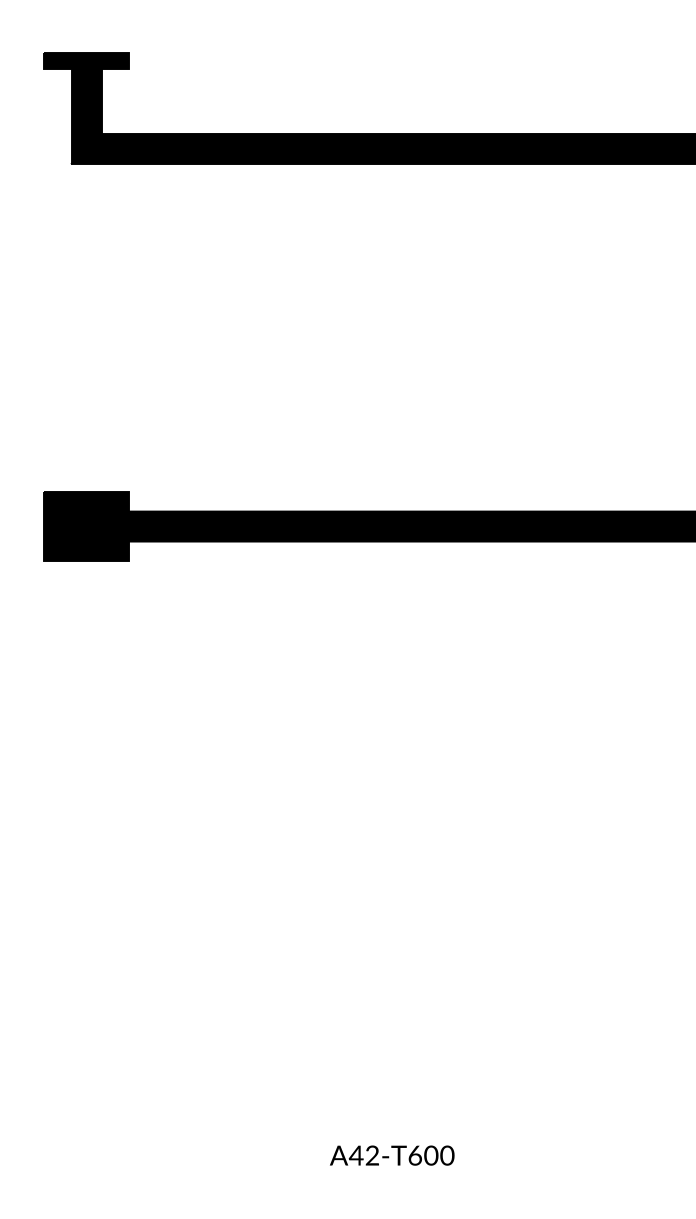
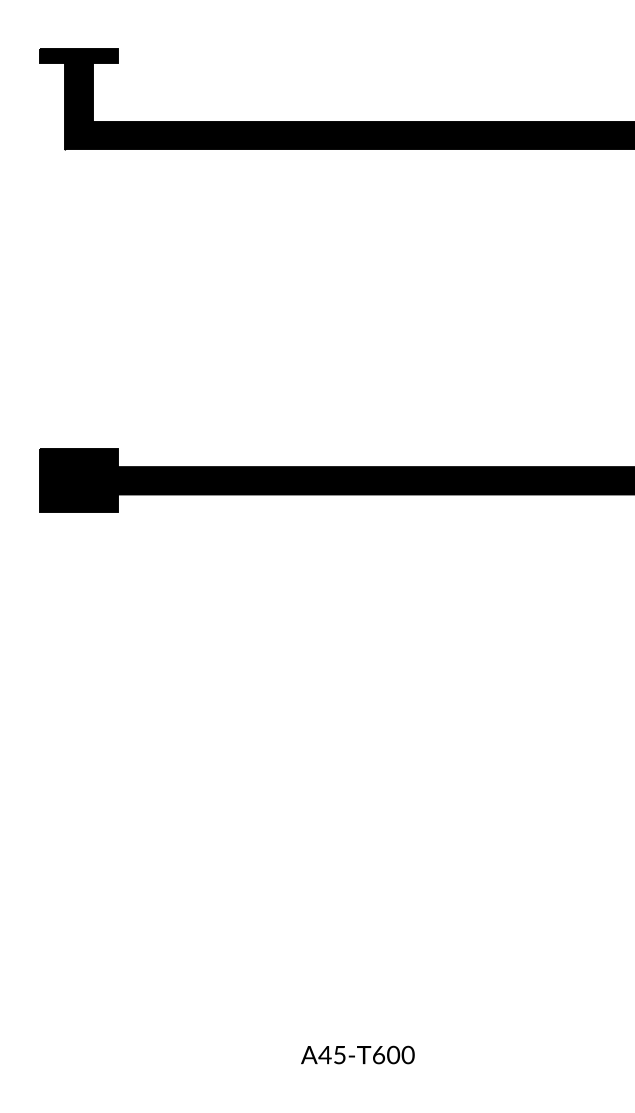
text: (371, 1155) -> (338, 1054), A42-T600 -> A45-T600

